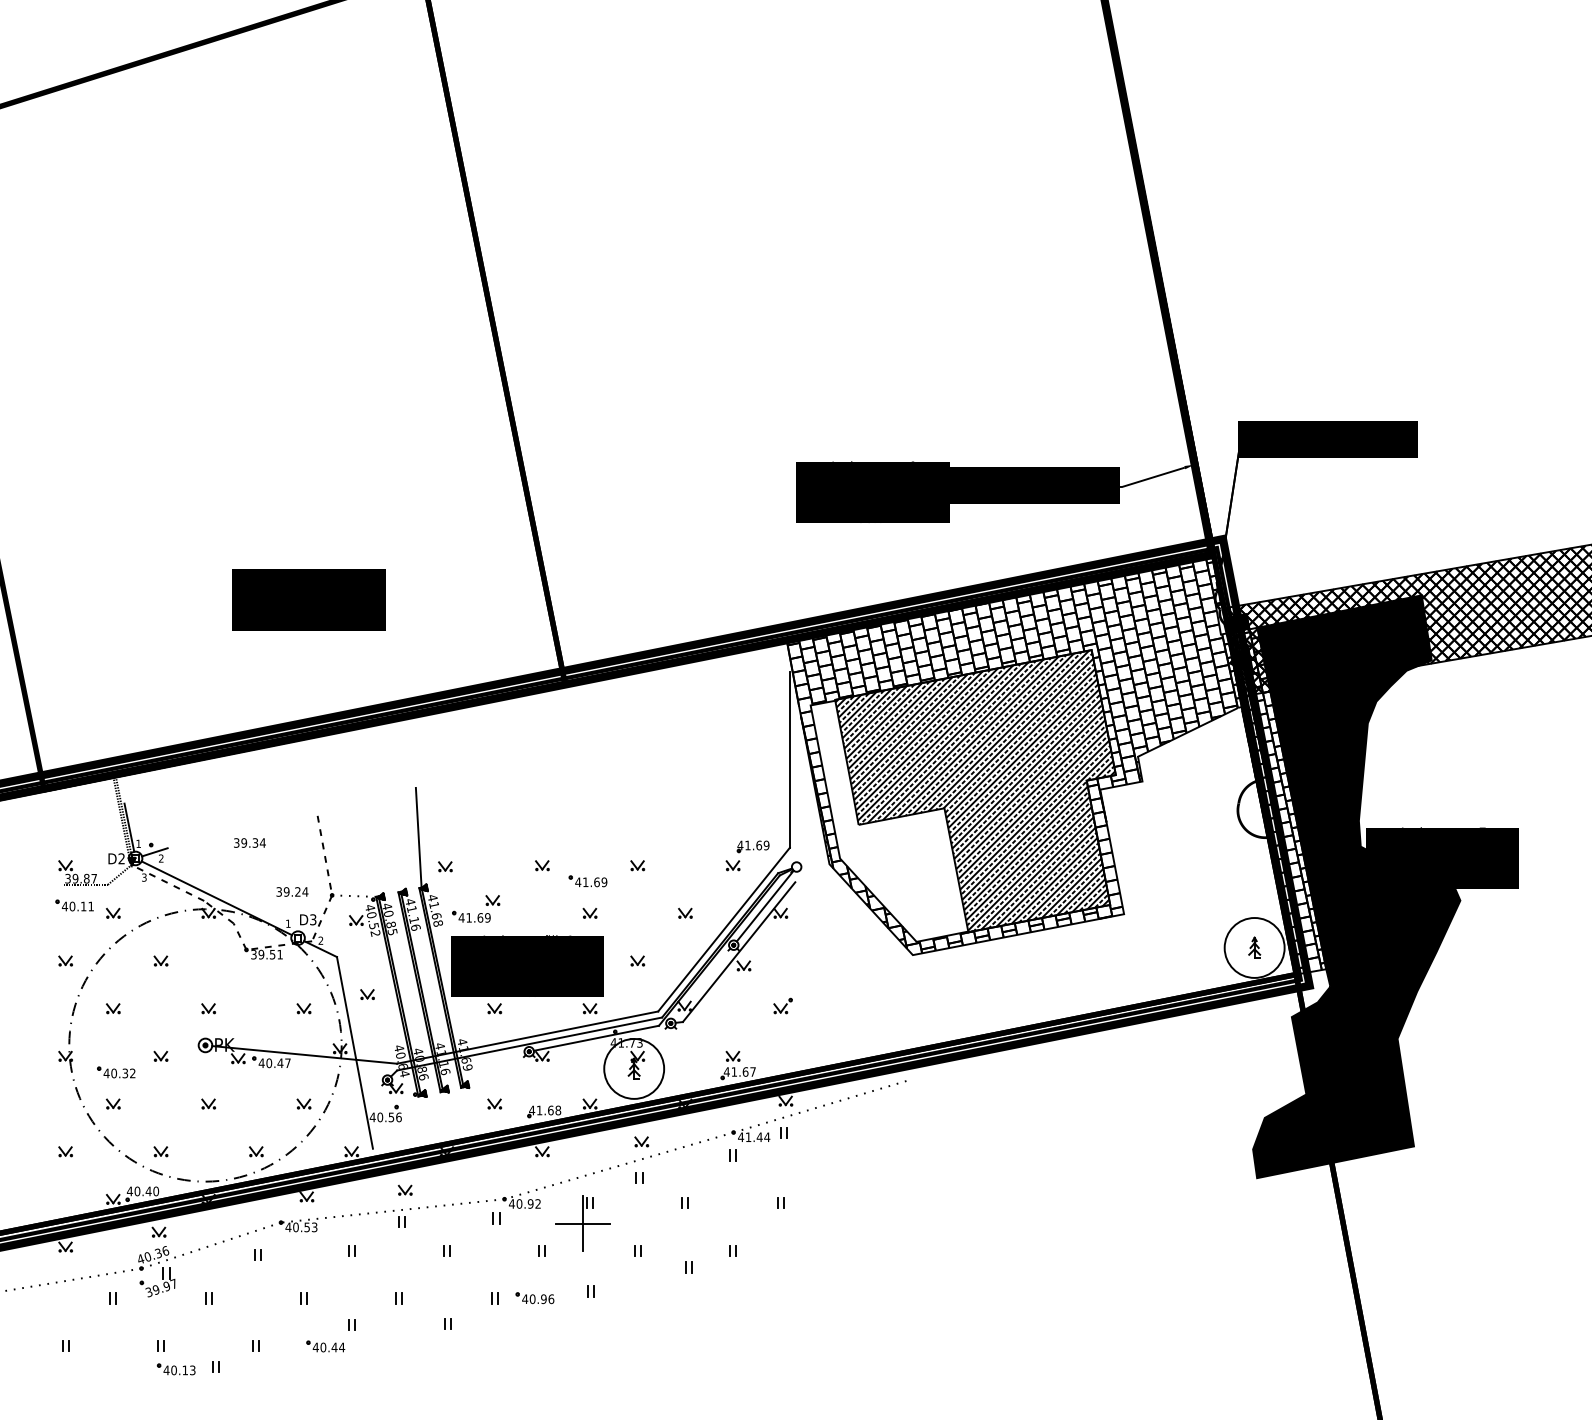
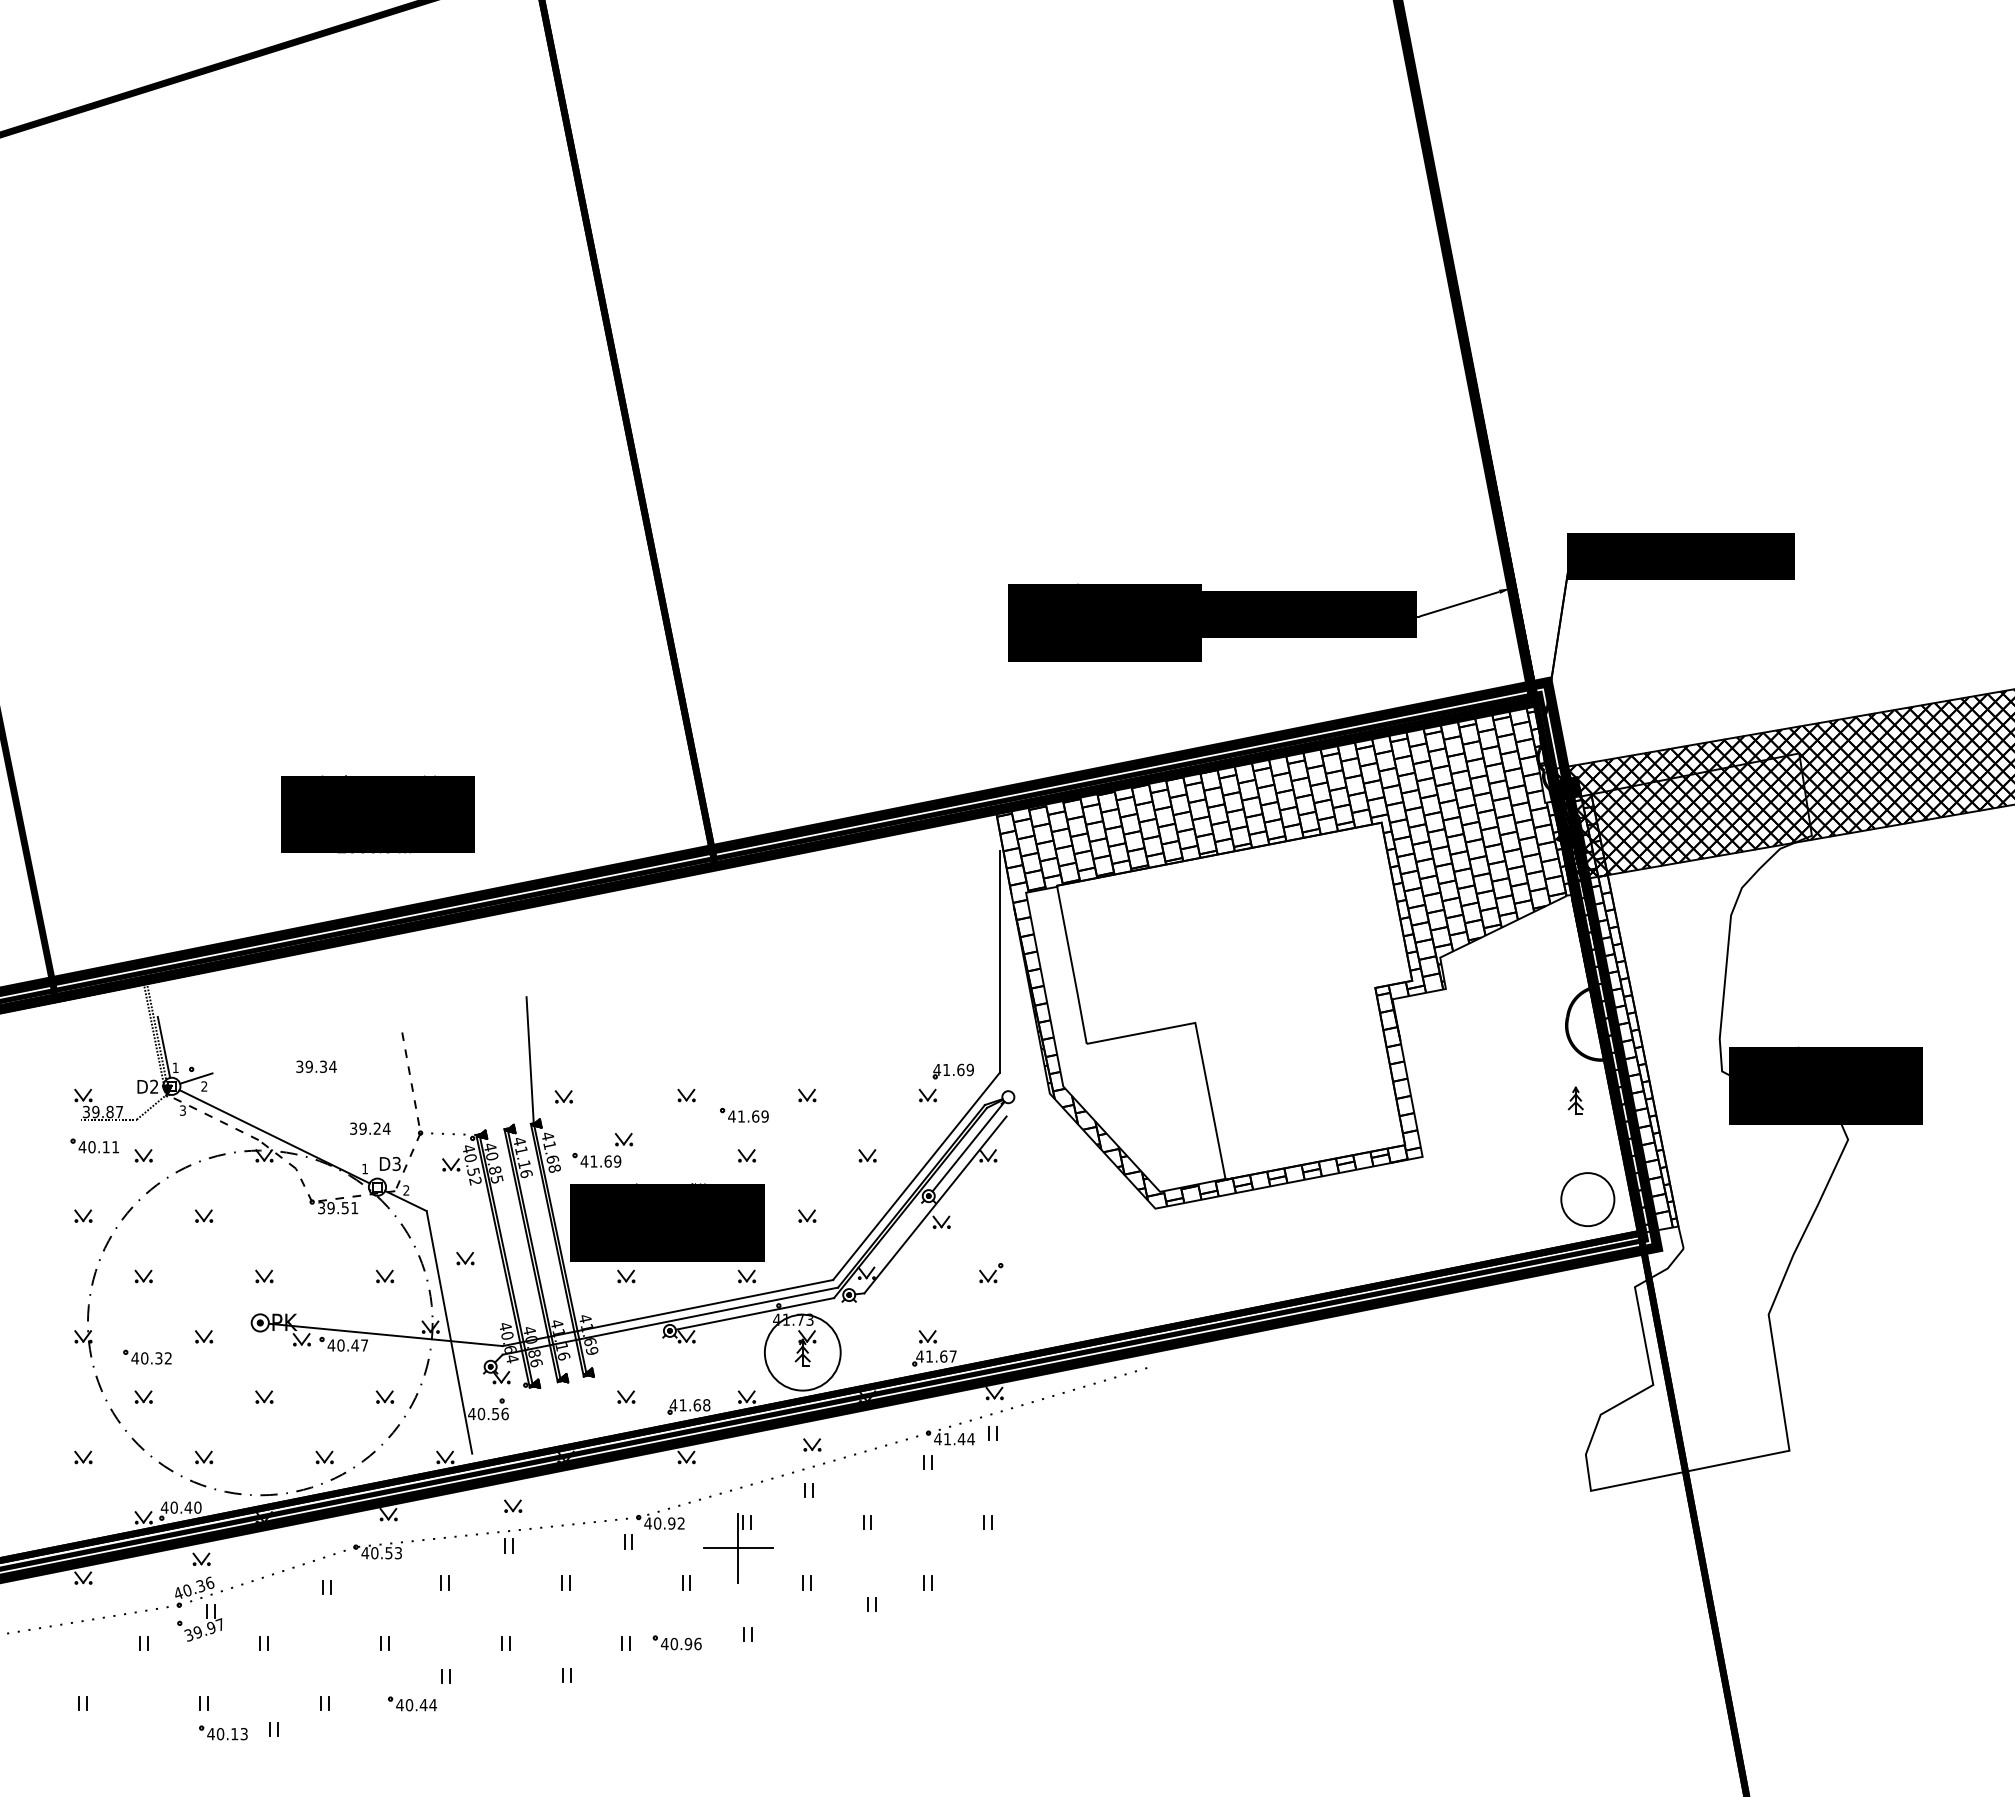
text: (308, 600) -> (377, 814), moved
hatch: (975, 790) -> (1234, 1000), removed
fill: (1356, 886) -> (1716, 1121), removed
circle: (1254, 947) -> (1587, 1199), size x0.7
part: (1254, 947) -> (1575, 1100), moved

